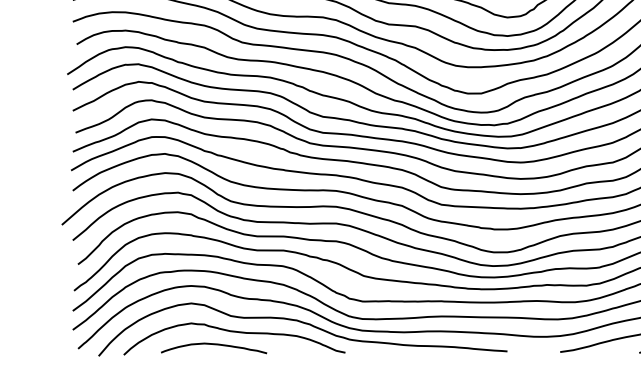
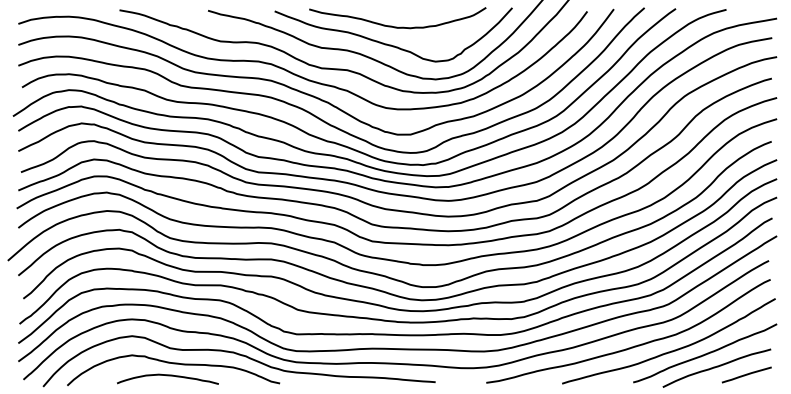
curve: (213, 345) -> (167, 376), moved

